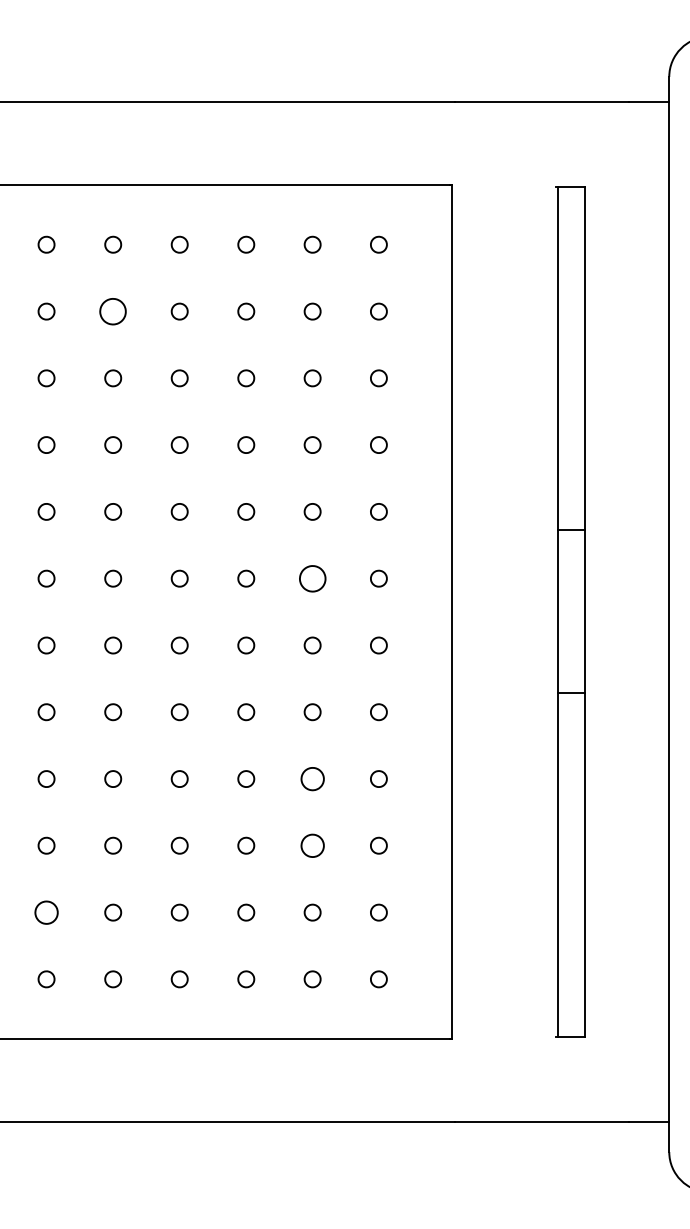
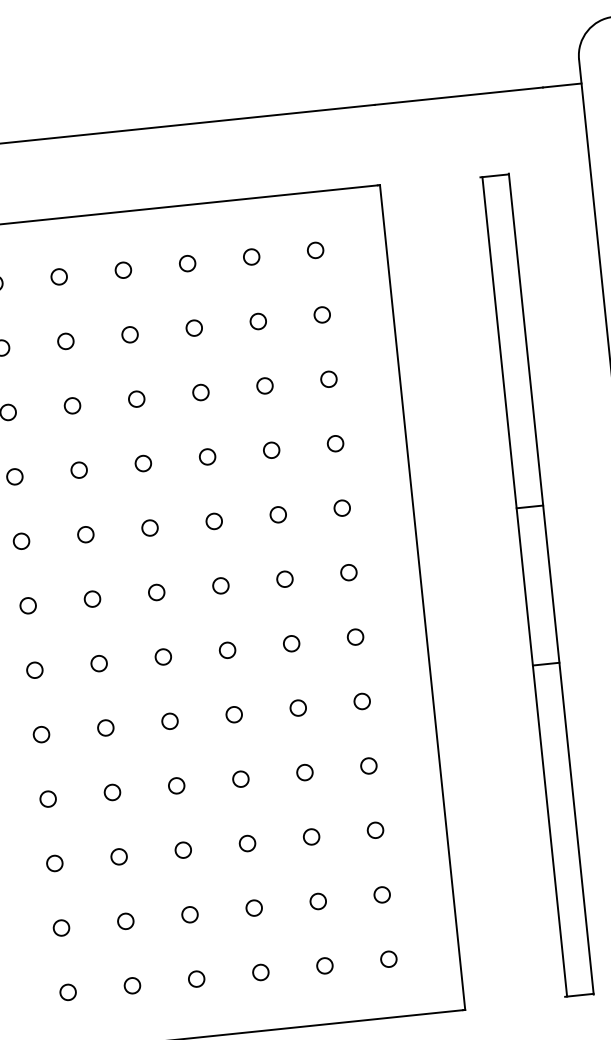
part: (113, 311) -> (66, 341), size x0.62
part: (312, 578) -> (284, 579), size x0.62
part: (312, 778) -> (304, 772), size x0.71
part: (312, 845) -> (311, 836), size x0.71
part: (46, 912) -> (61, 927), size x0.71

